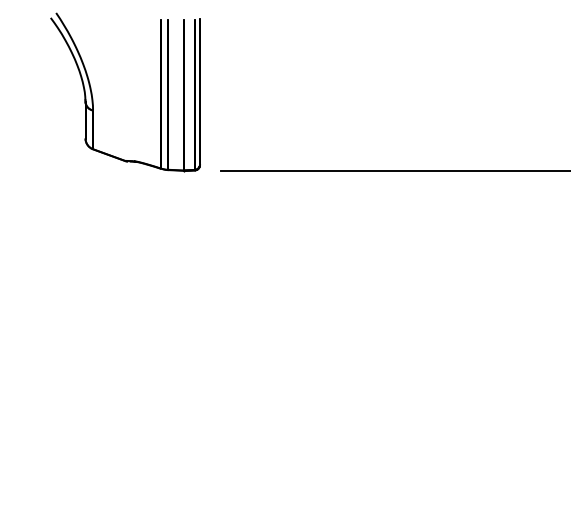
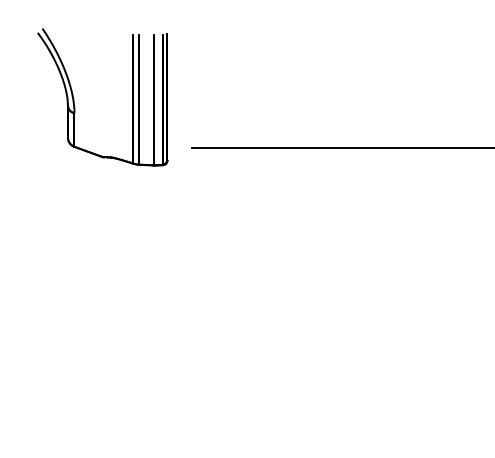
part: (93, 98) -> (74, 102), moved

